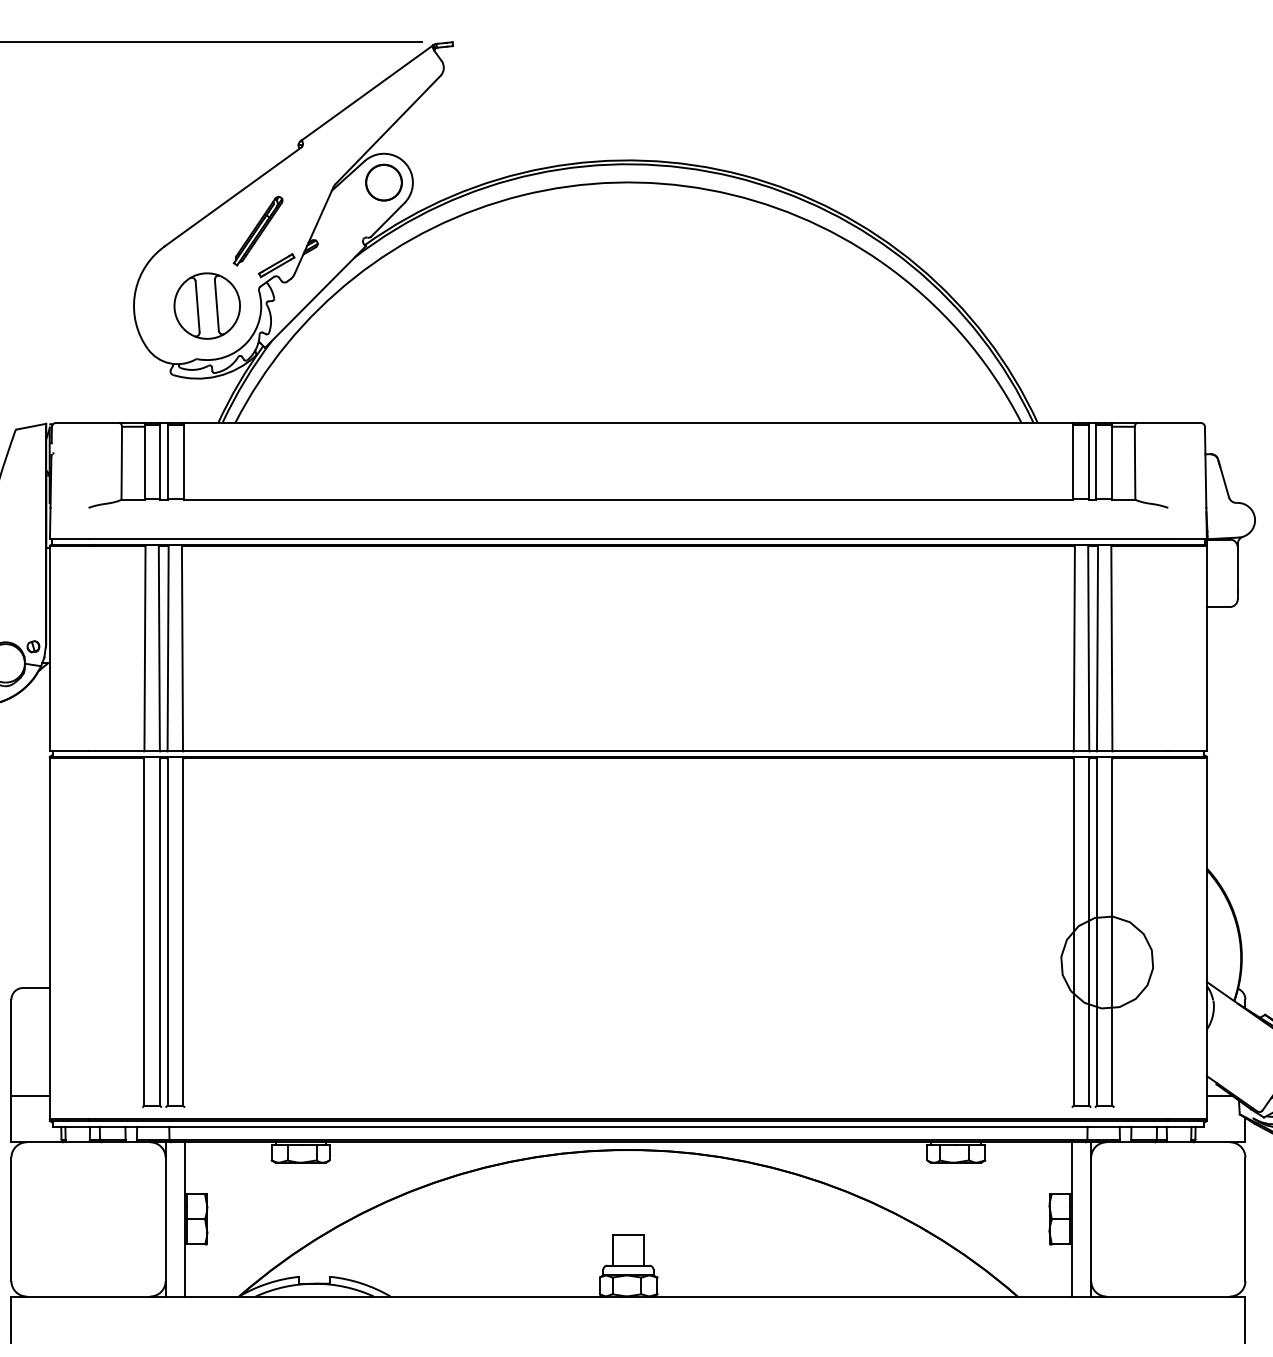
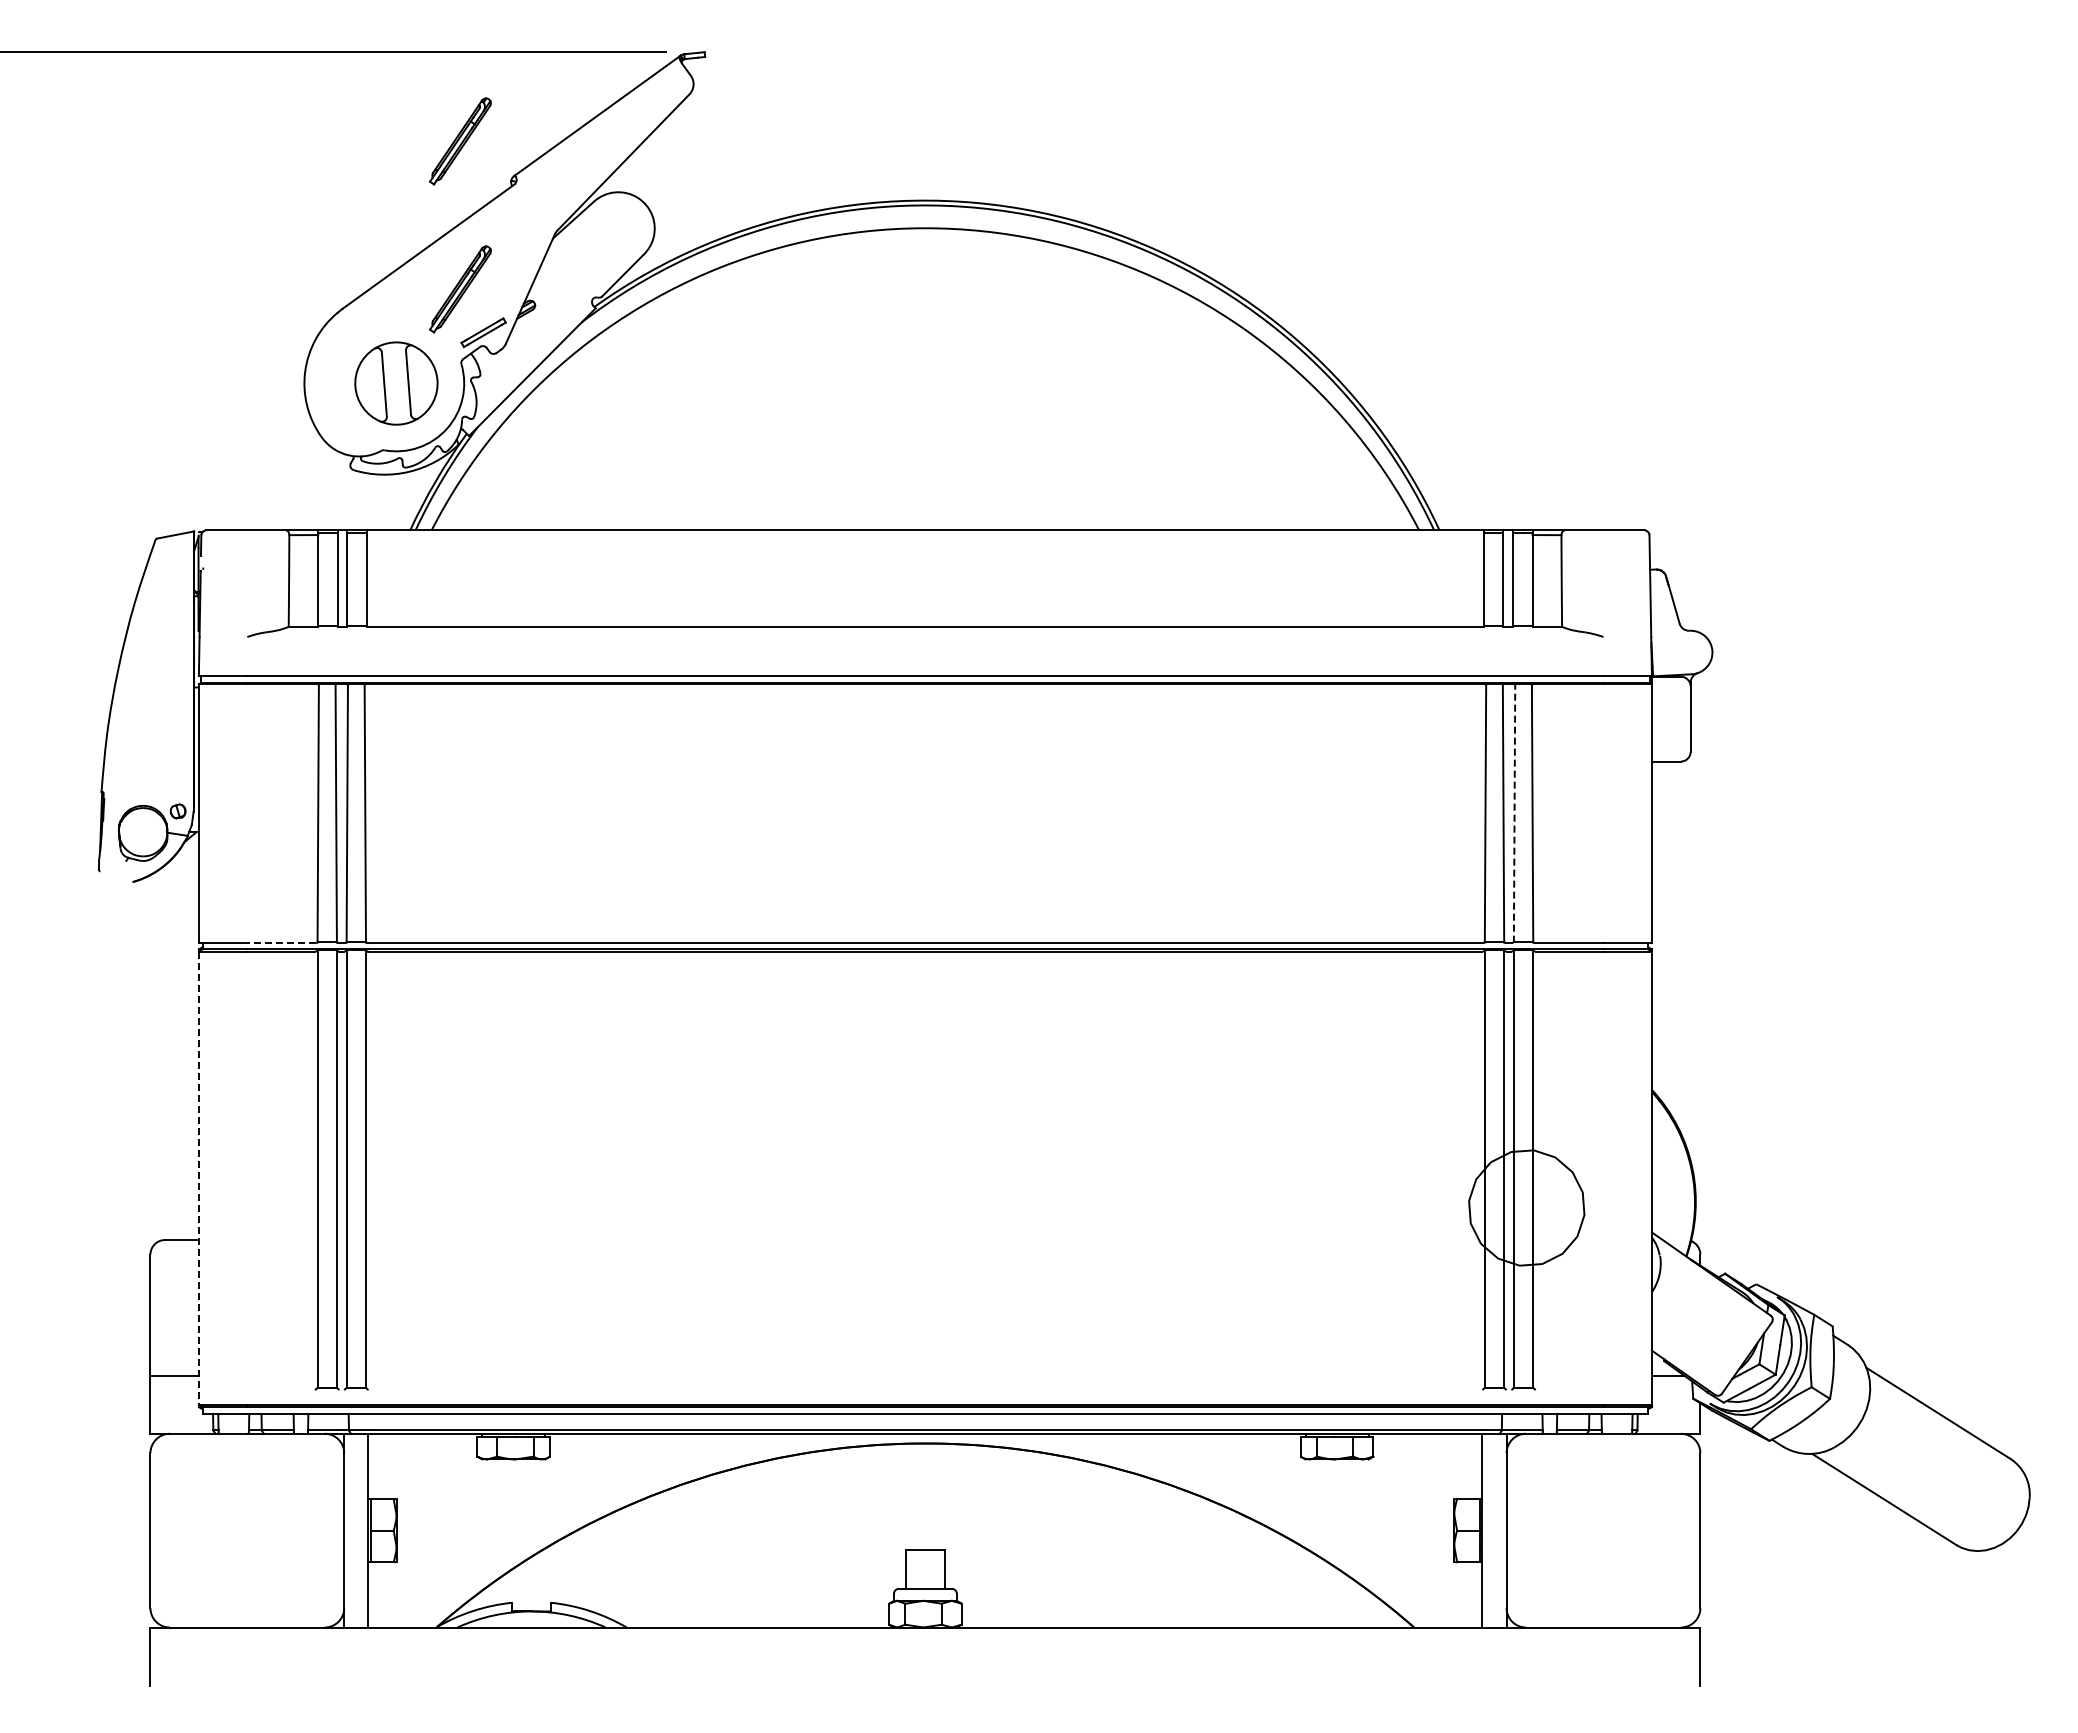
part: (257, 113) -> (459, 141), added
circle: (384, 182) -> (618, 228), removed
line: (1097, 648) -> (1514, 813), solid -> dashed
line: (115, 751) -> (281, 942), solid -> dashed
line: (49, 939) -> (198, 1178), solid -> dashed

